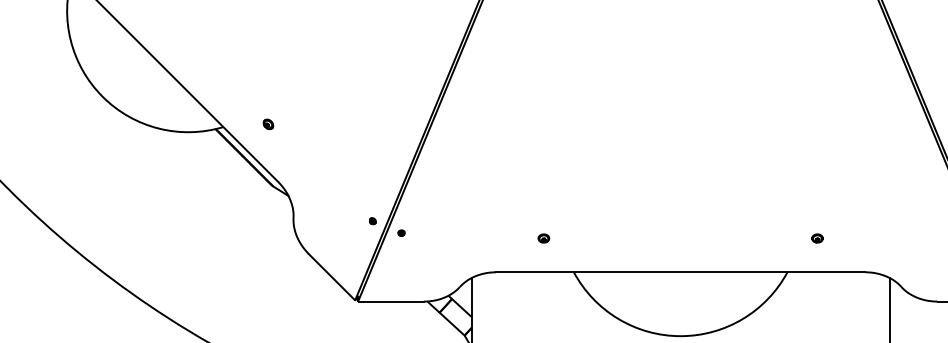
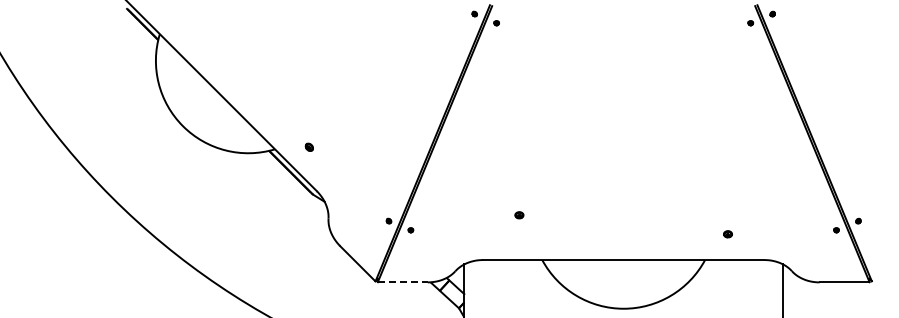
part: (544, 238) -> (519, 215), moved
line: (391, 301) -> (403, 282), solid -> dashed

